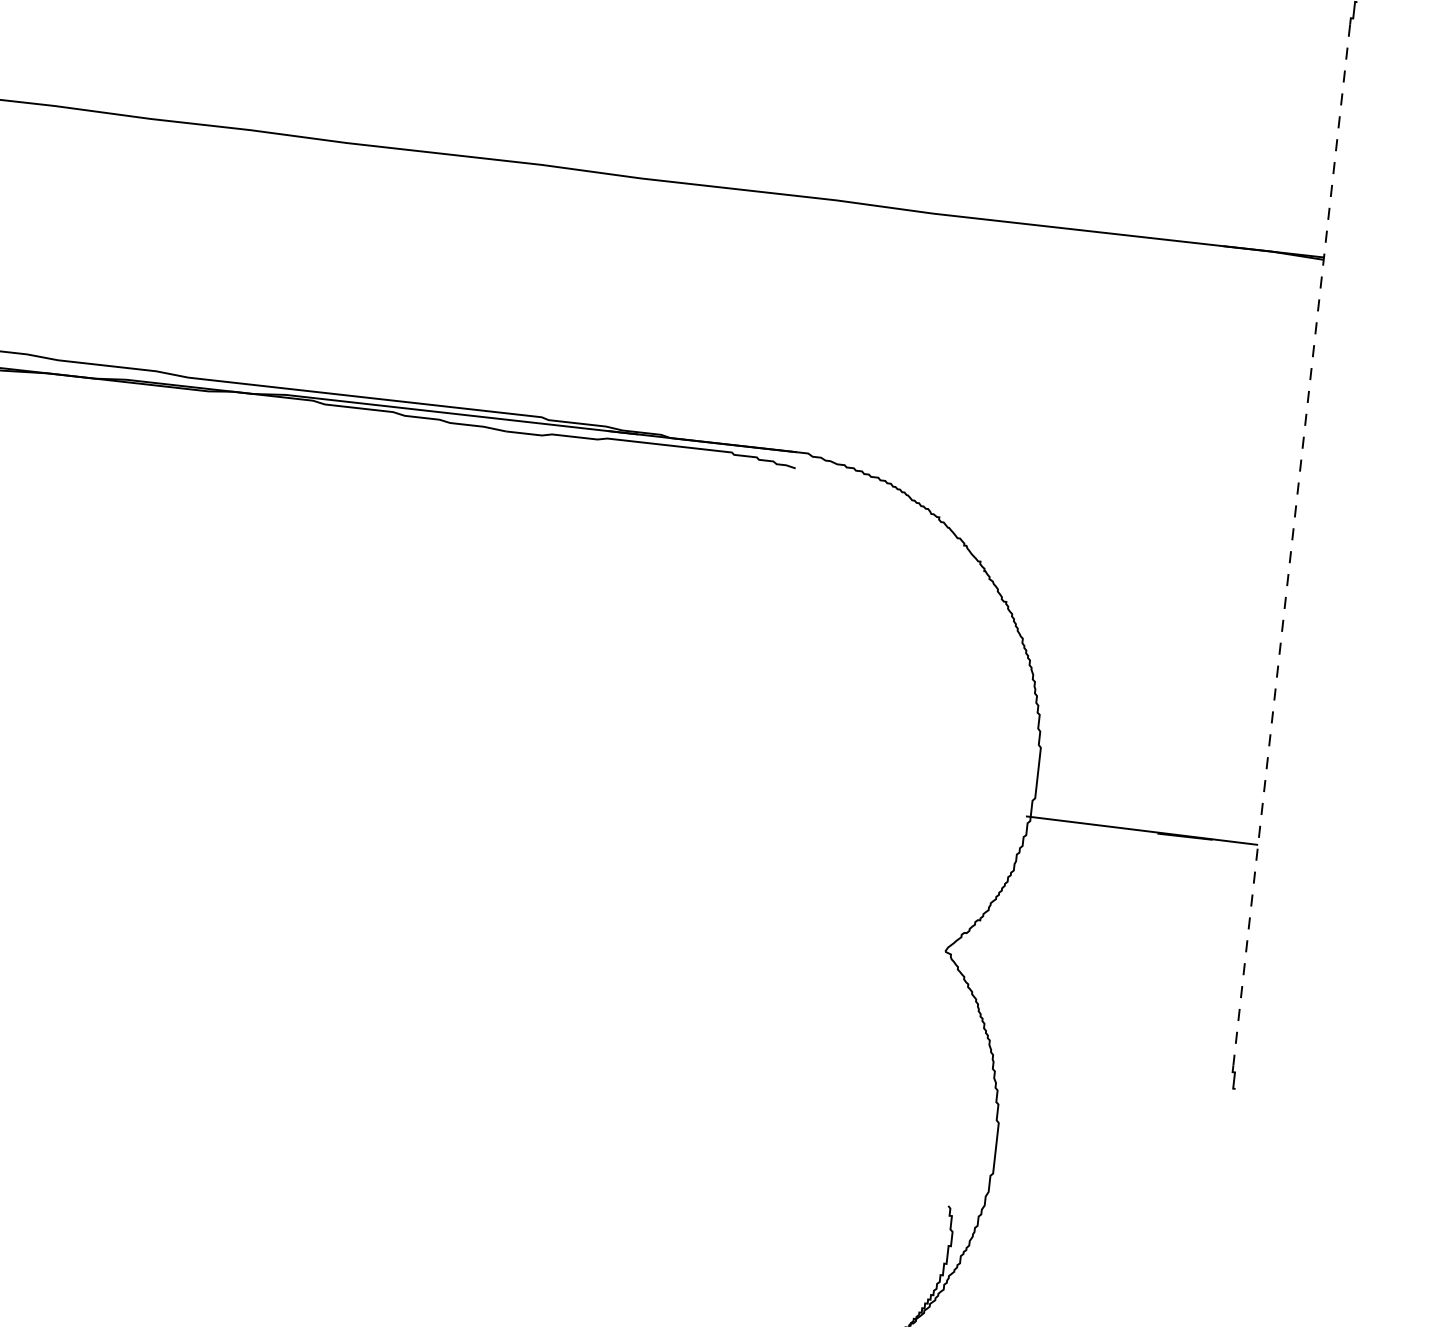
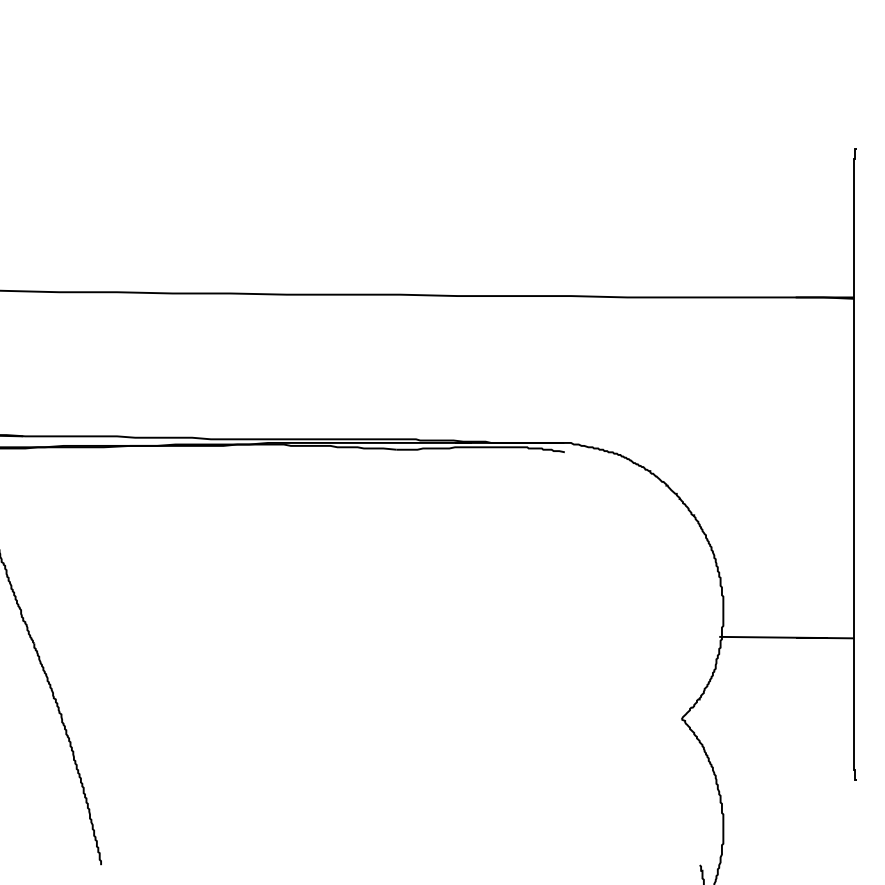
line: (1292, 545) -> (854, 464), dashed -> solid

